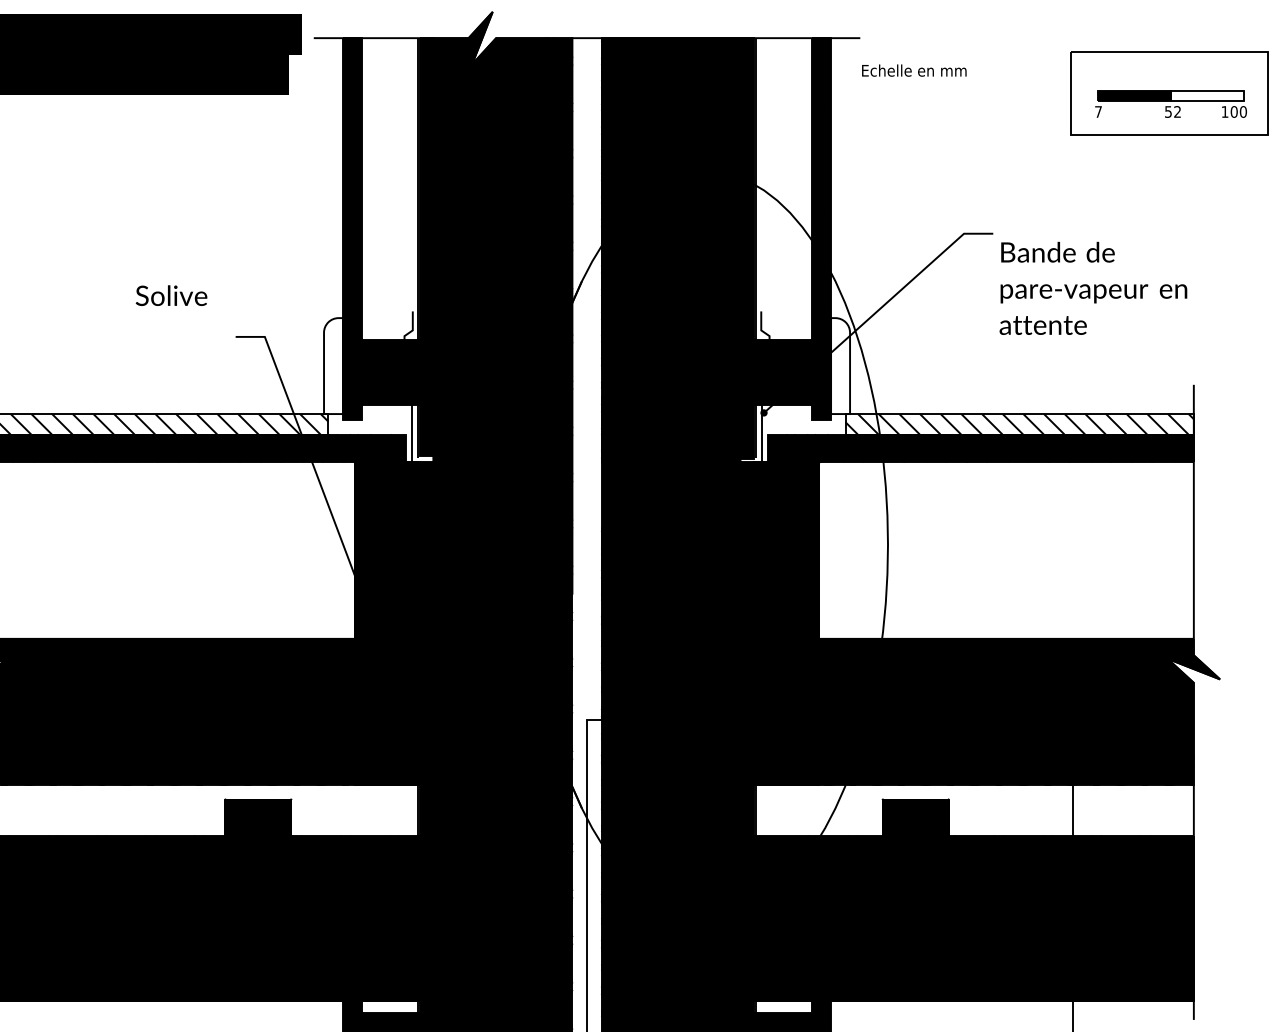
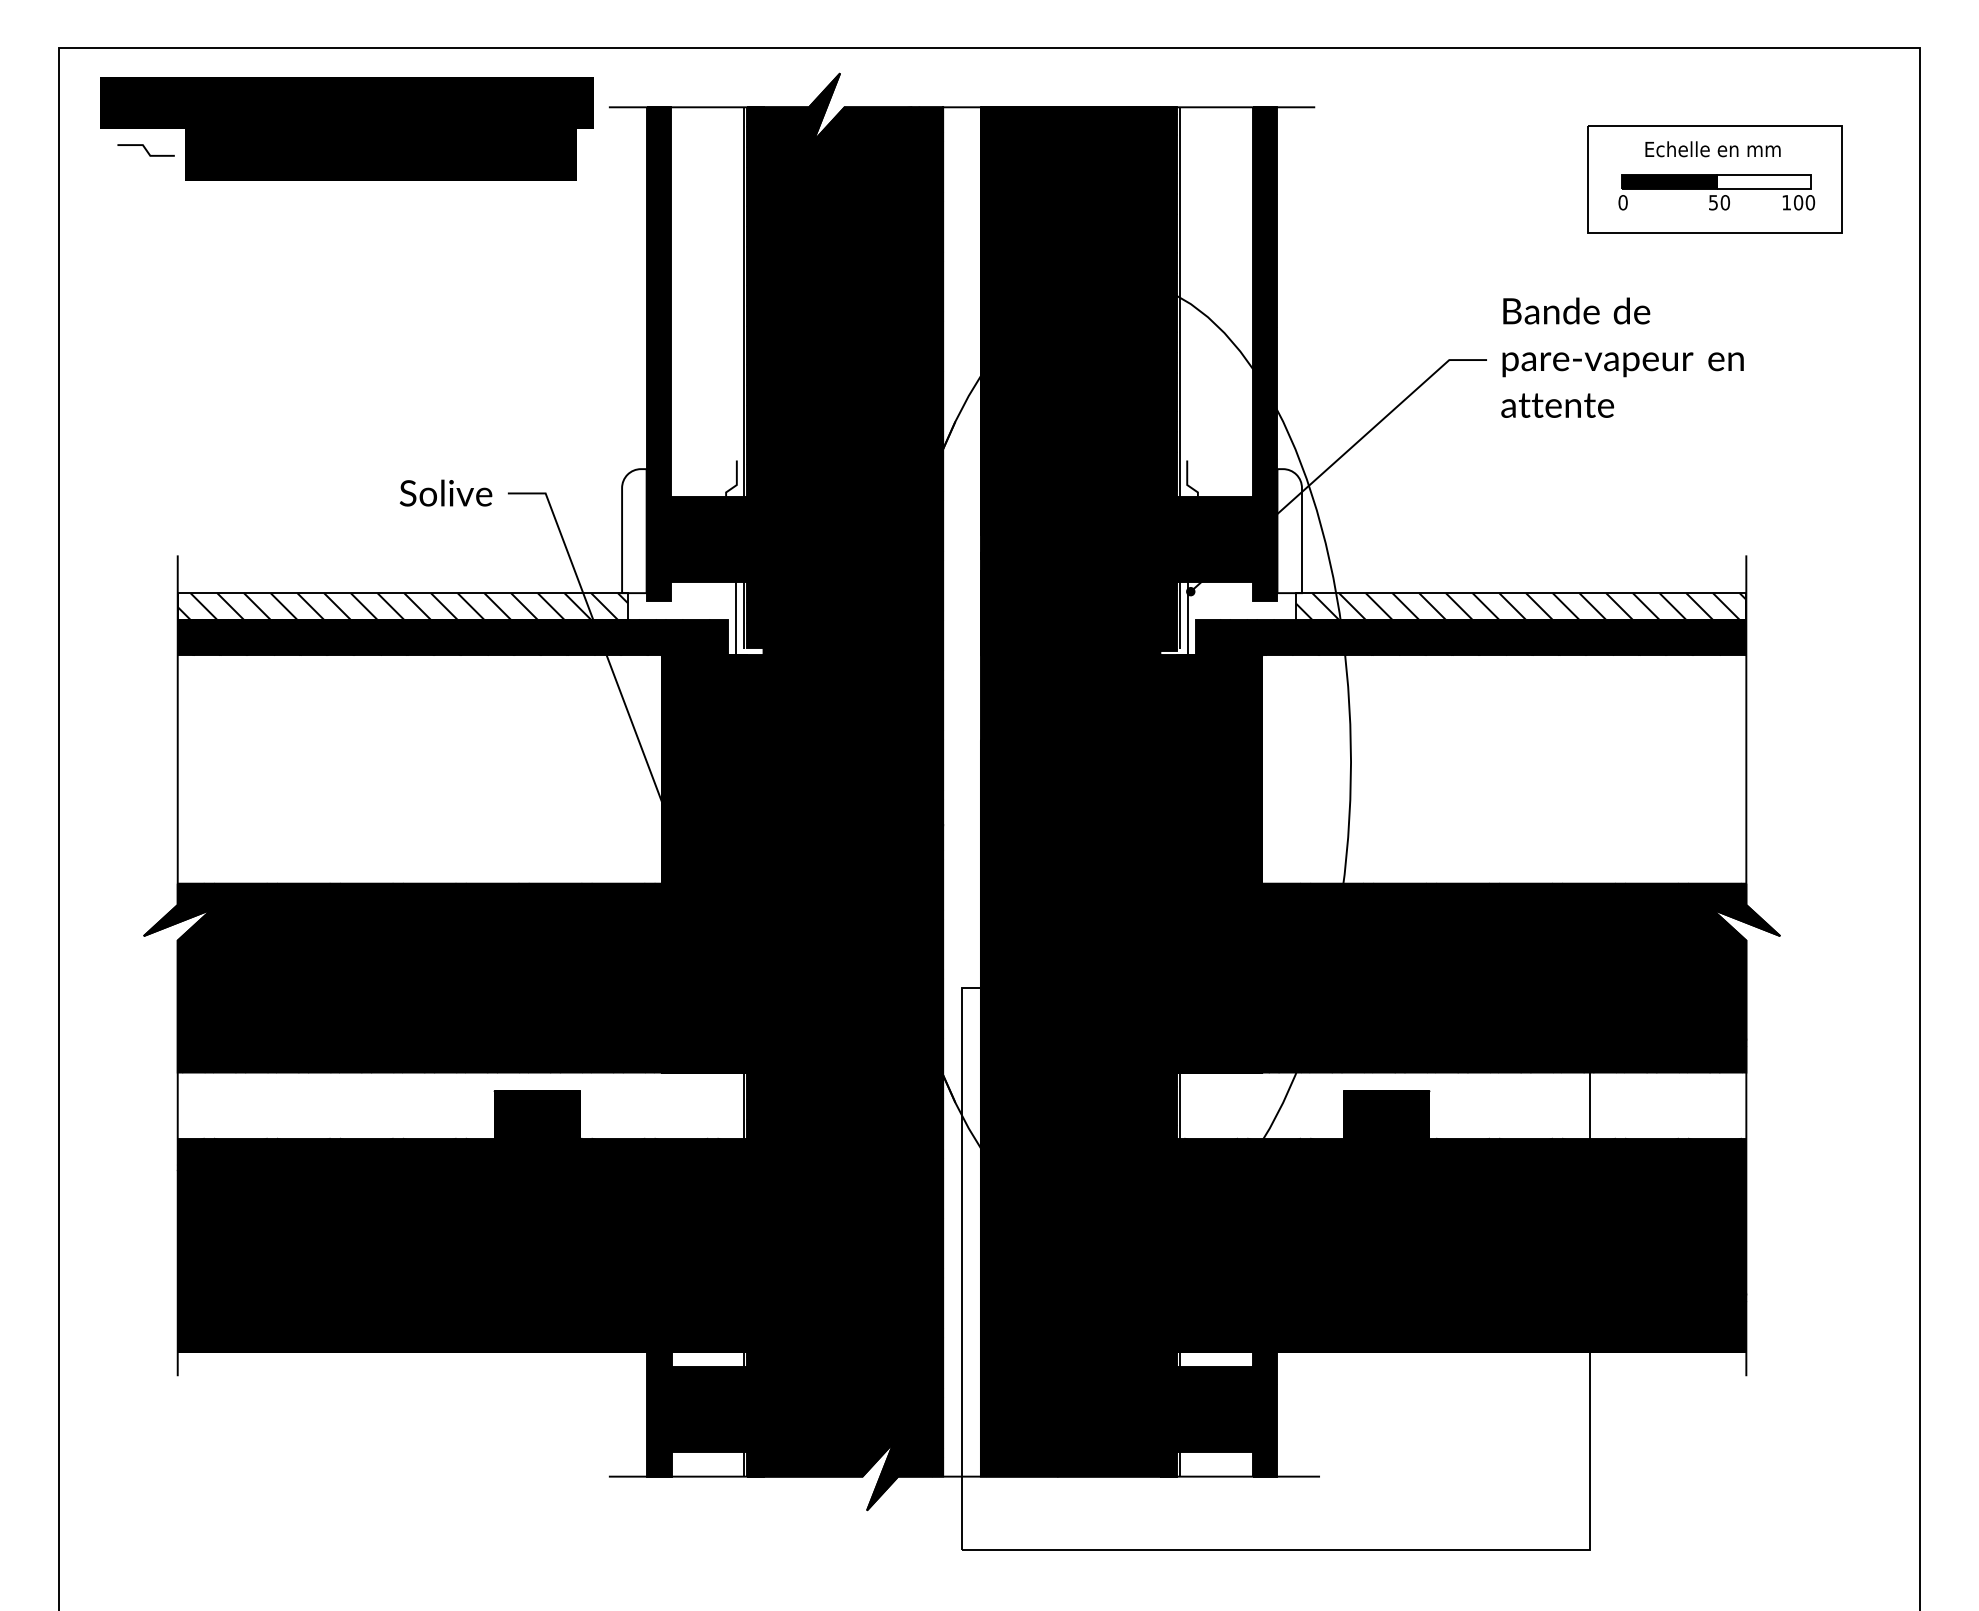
text: (913, 70) -> (1712, 149), moved
text: (1098, 111) -> (1622, 202), 7 -> 0
text: (1177, 111) -> (1725, 202), 52 -> 50
text: (1093, 288) -> (1622, 357), moved
text: (171, 295) -> (445, 492), moved

